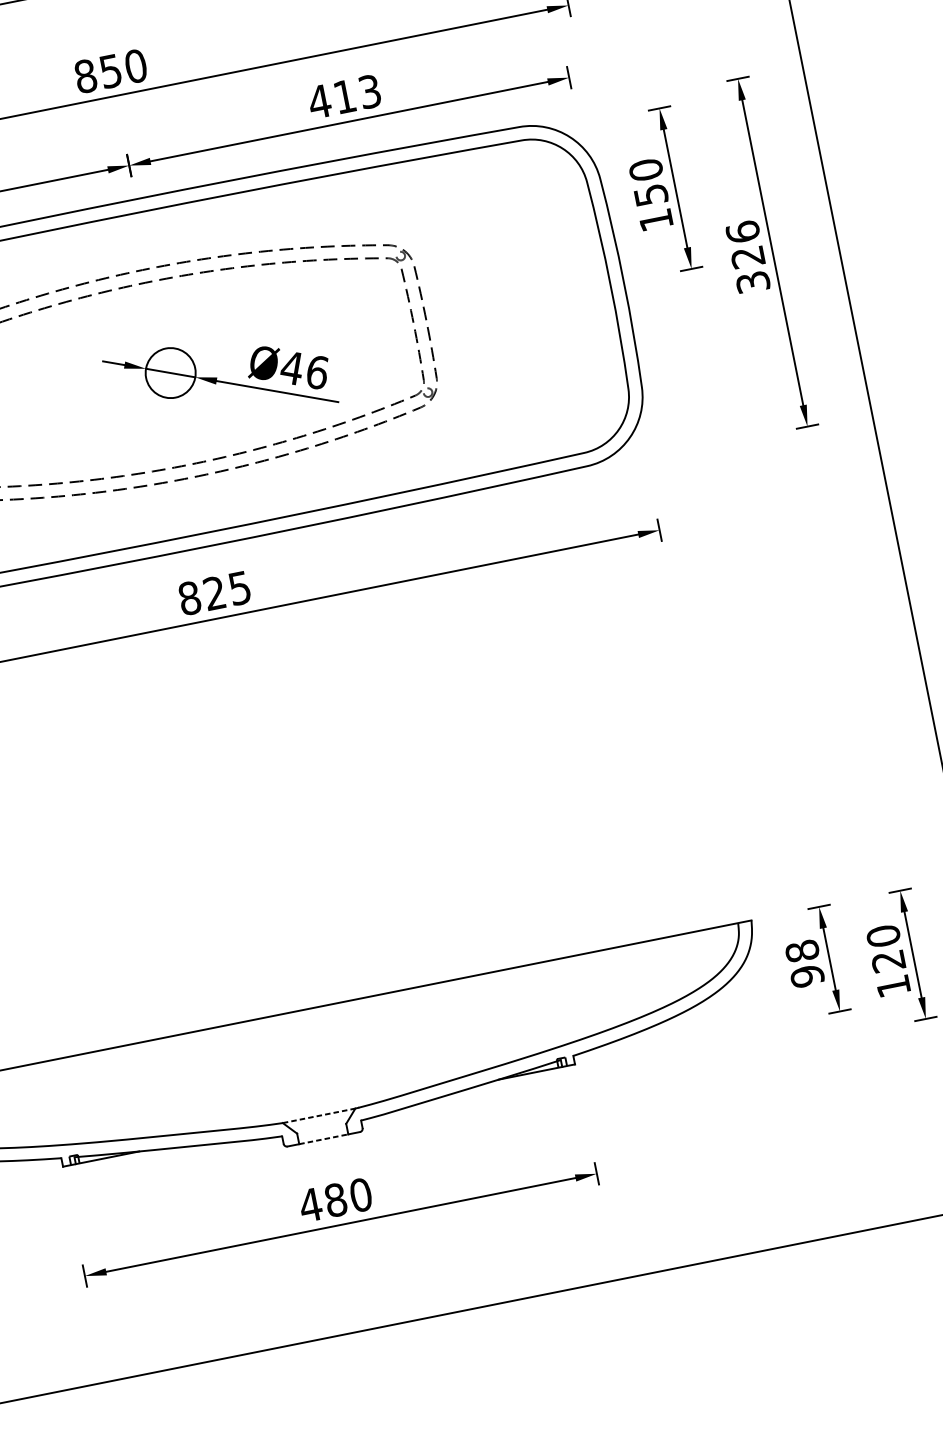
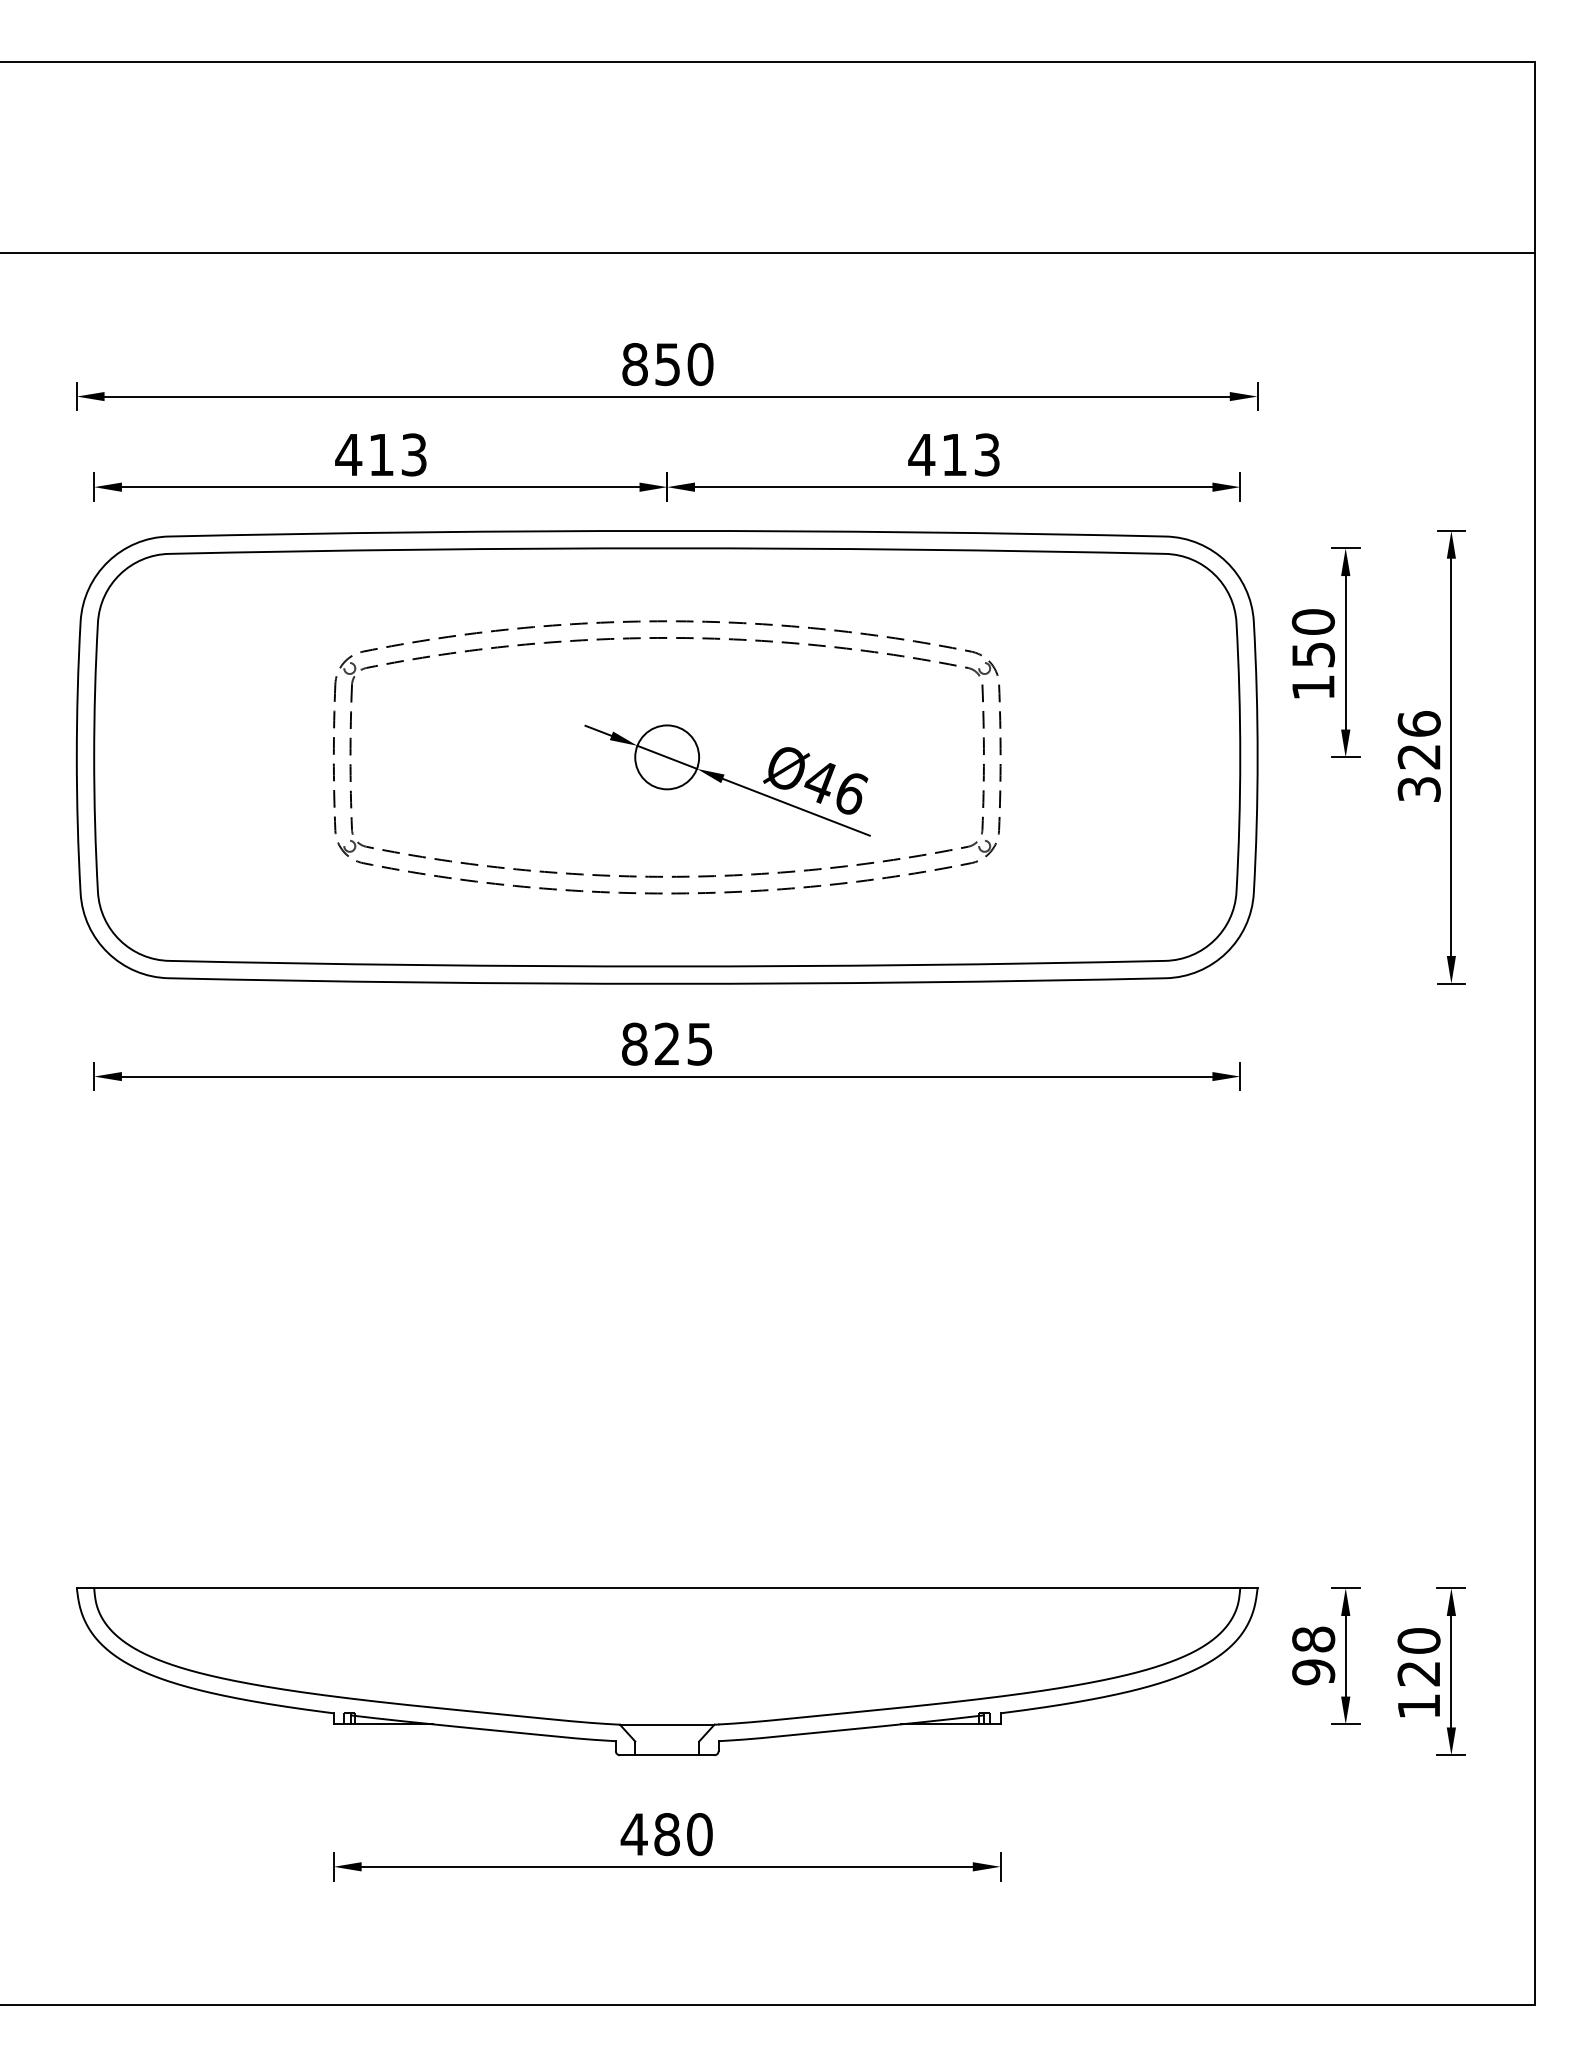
line: (319, 1115) -> (667, 1724), dashed -> solid
line: (324, 1139) -> (667, 1755), dashed -> solid

